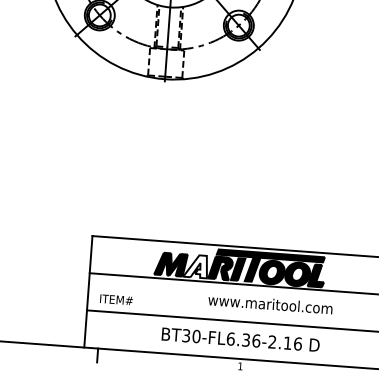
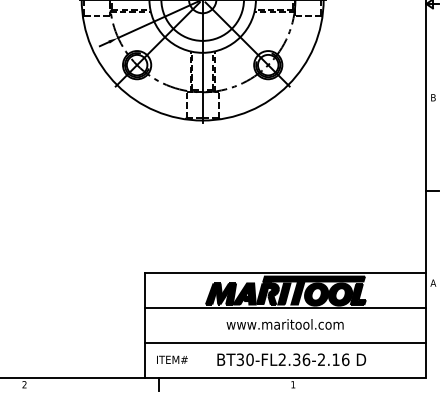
fill: (195, 265) -> (244, 293), added
text: (116, 299) -> (172, 359), moved
text: (269, 304) -> (284, 324), moved
text: (231, 338) -> (282, 359), BT30-FL6.36-2.16 -> BT30-FL2.36-2.16

